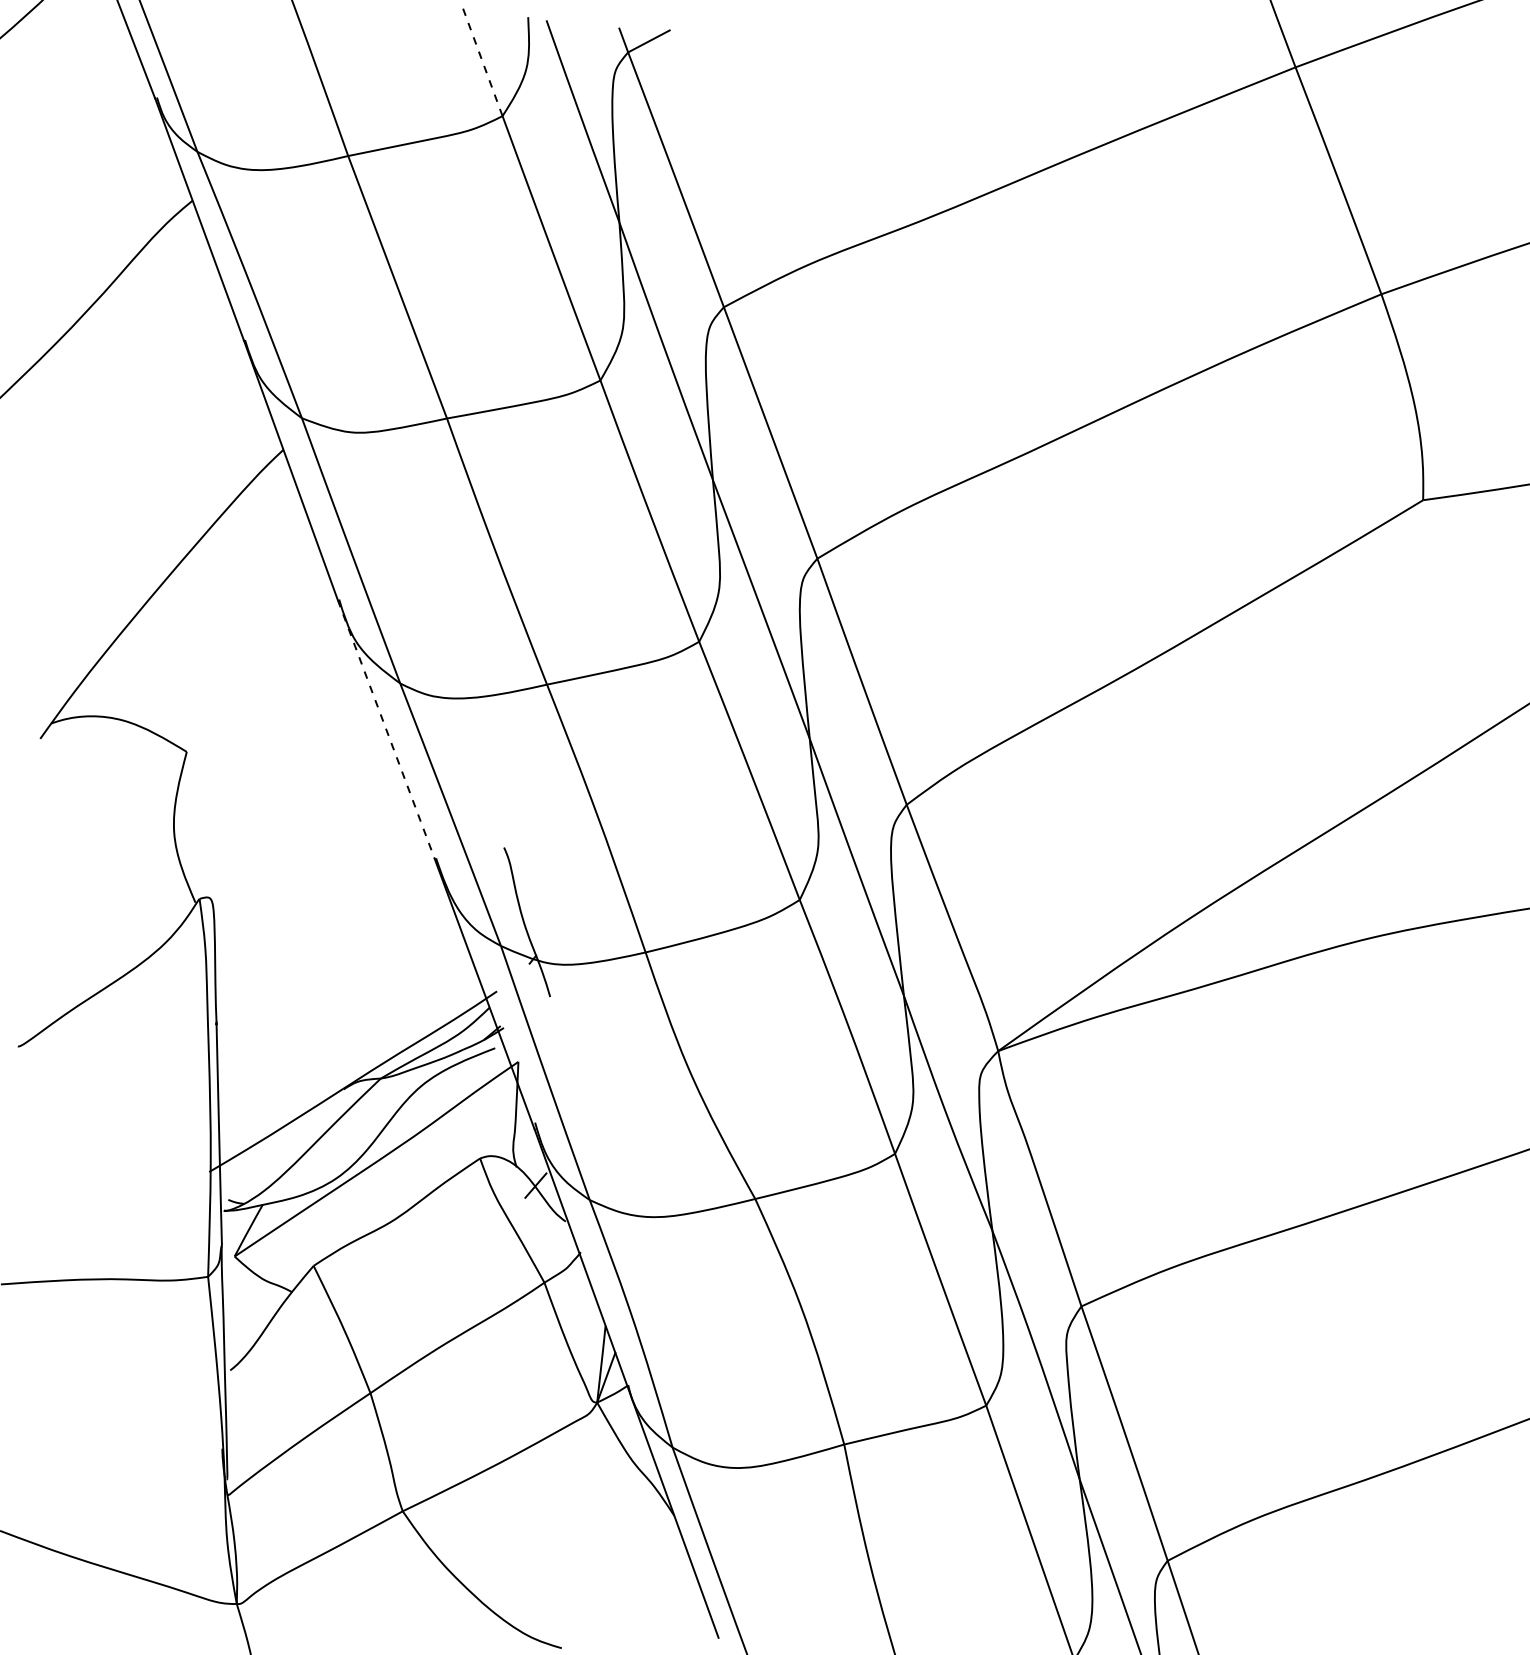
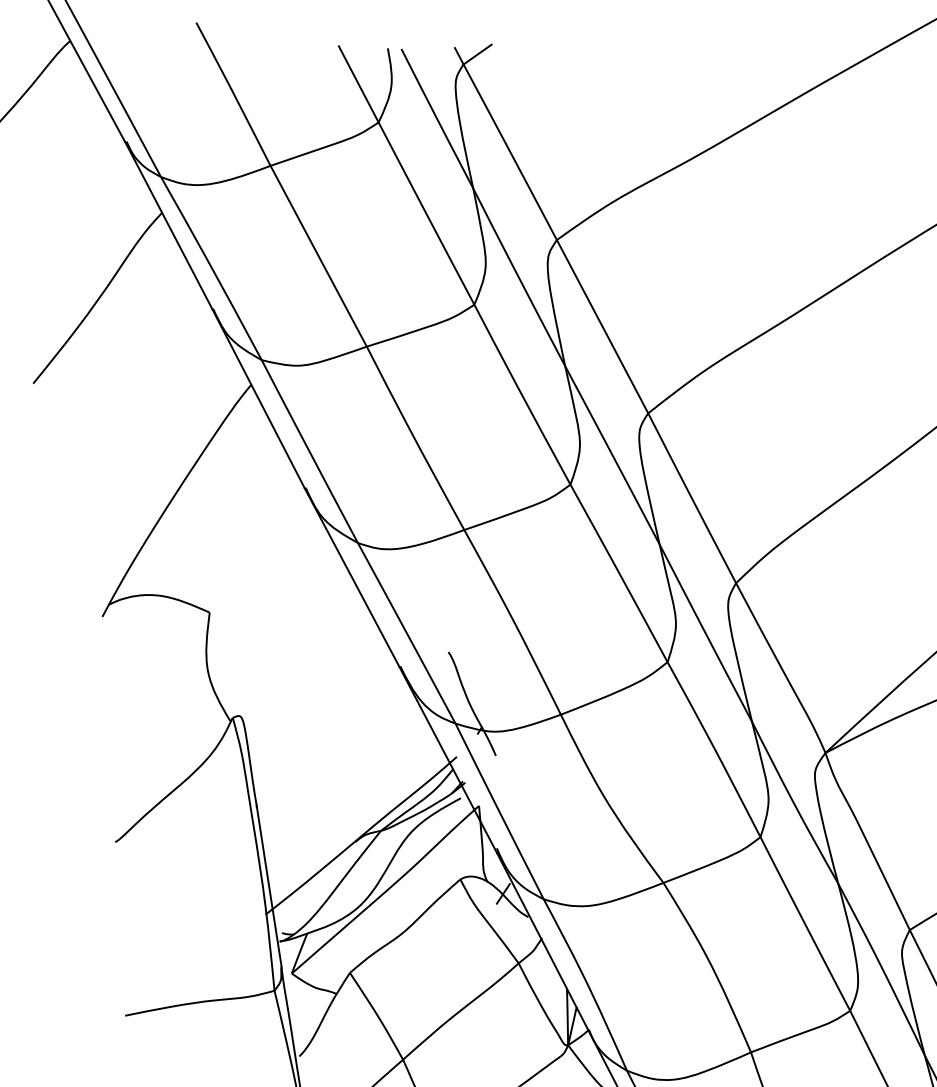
line: (482, 60) -> (358, 84), dashed -> solid
line: (386, 730) -> (352, 578), dashed -> solid

